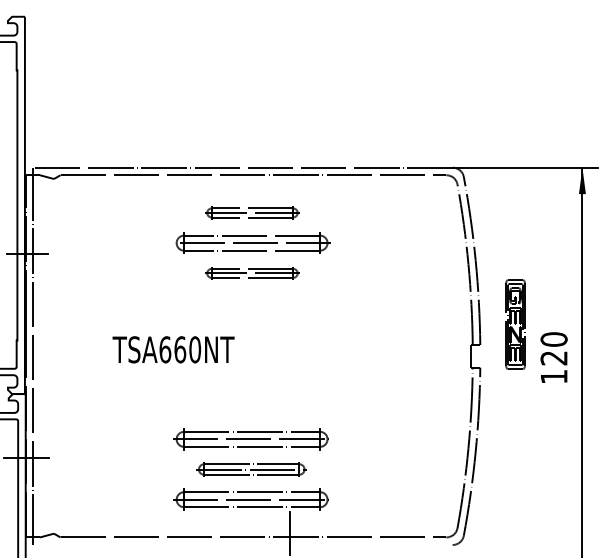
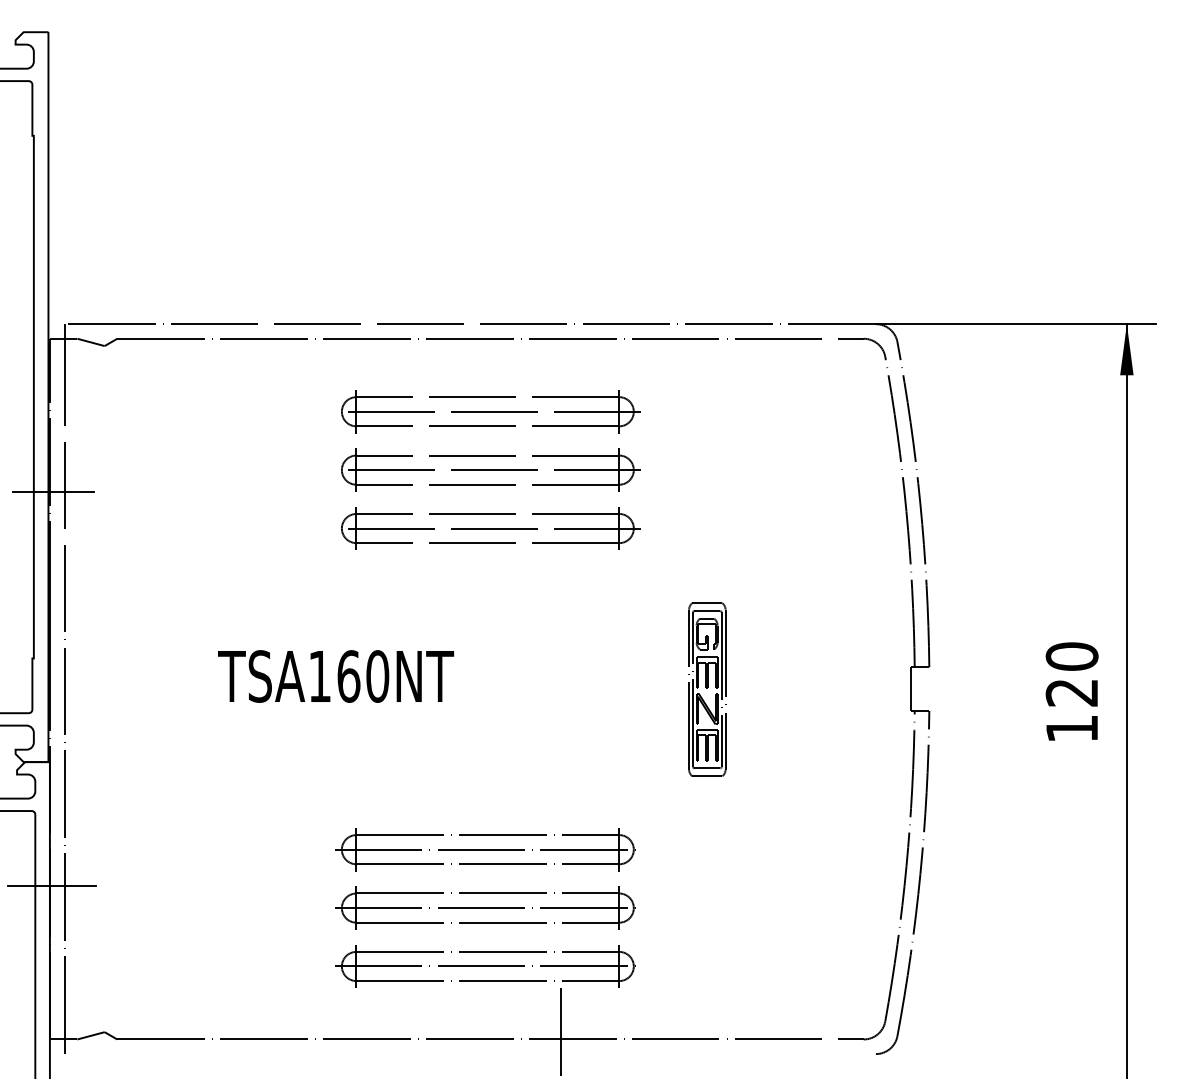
part: (252, 212) -> (488, 410), size x1.67
part: (252, 273) -> (488, 528), size x1.67
part: (515, 324) -> (707, 689), moved
text: (165, 349) -> (320, 675), TSA660NT -> TSA160NT
part: (250, 469) -> (484, 908), size x1.43

